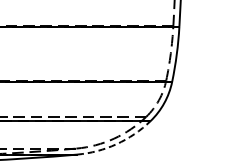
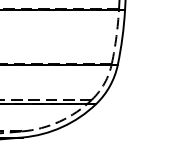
arc: (116, 144) -> (62, 127), dashed -> solid

